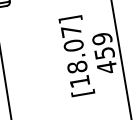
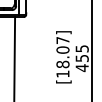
text: (101, 38) -> (81, 48), 459 -> 455

